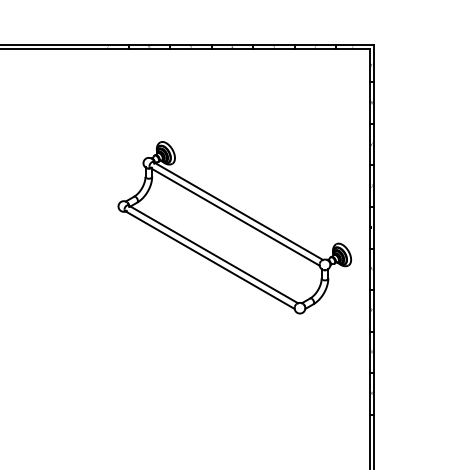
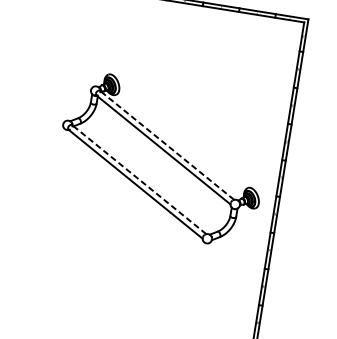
line: (238, 211) -> (167, 145), solid -> dashed
line: (213, 254) -> (139, 179), solid -> dashed

